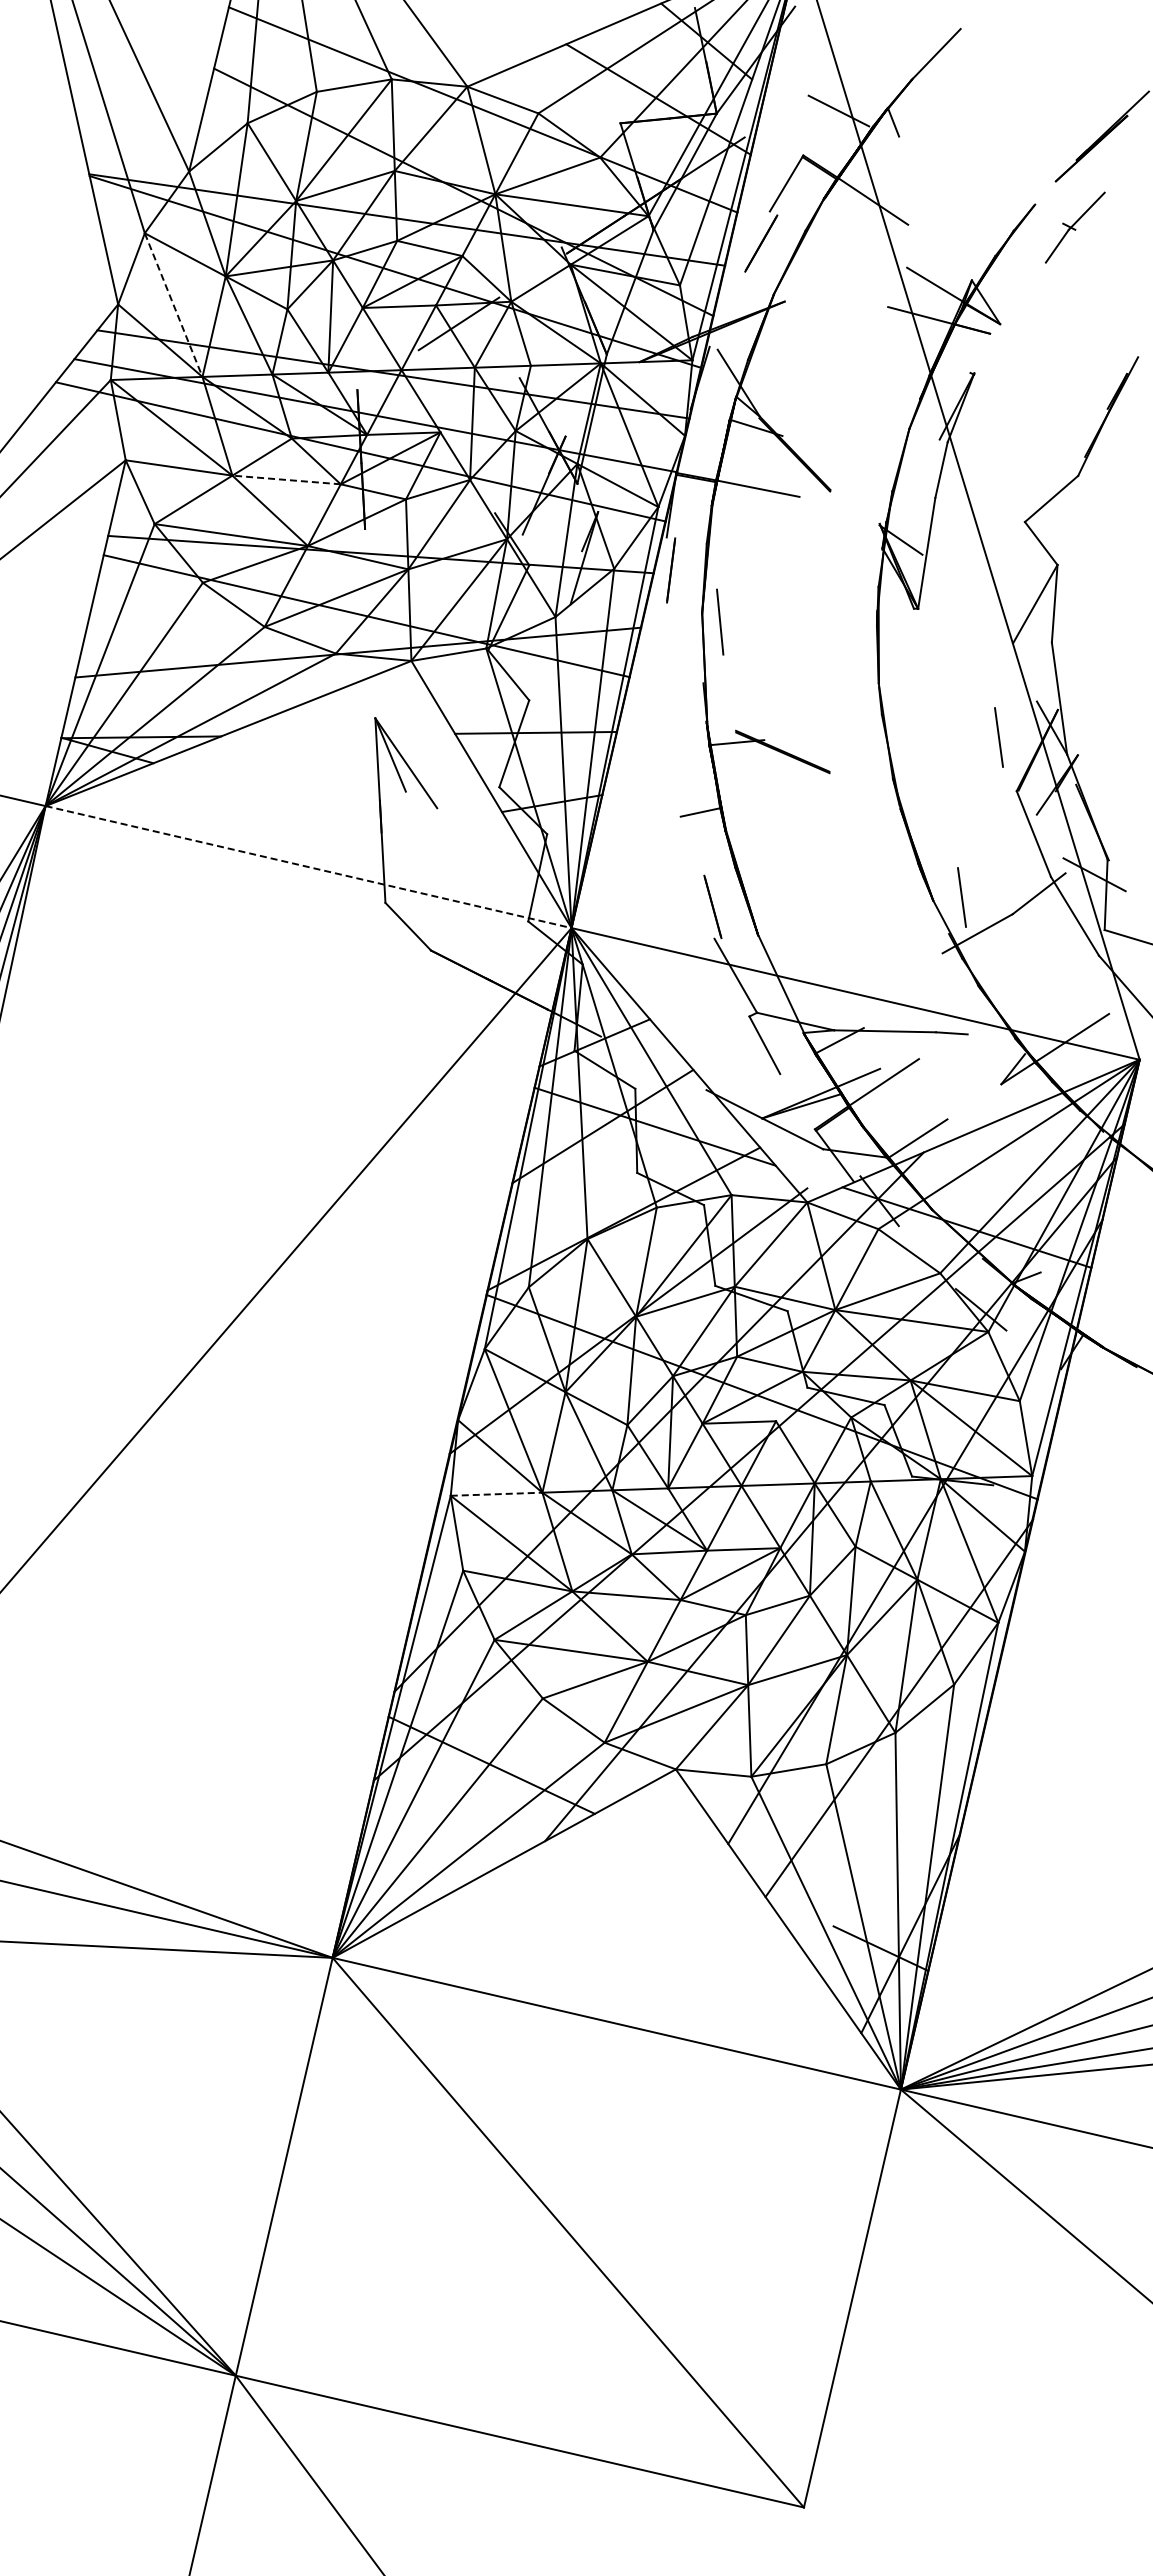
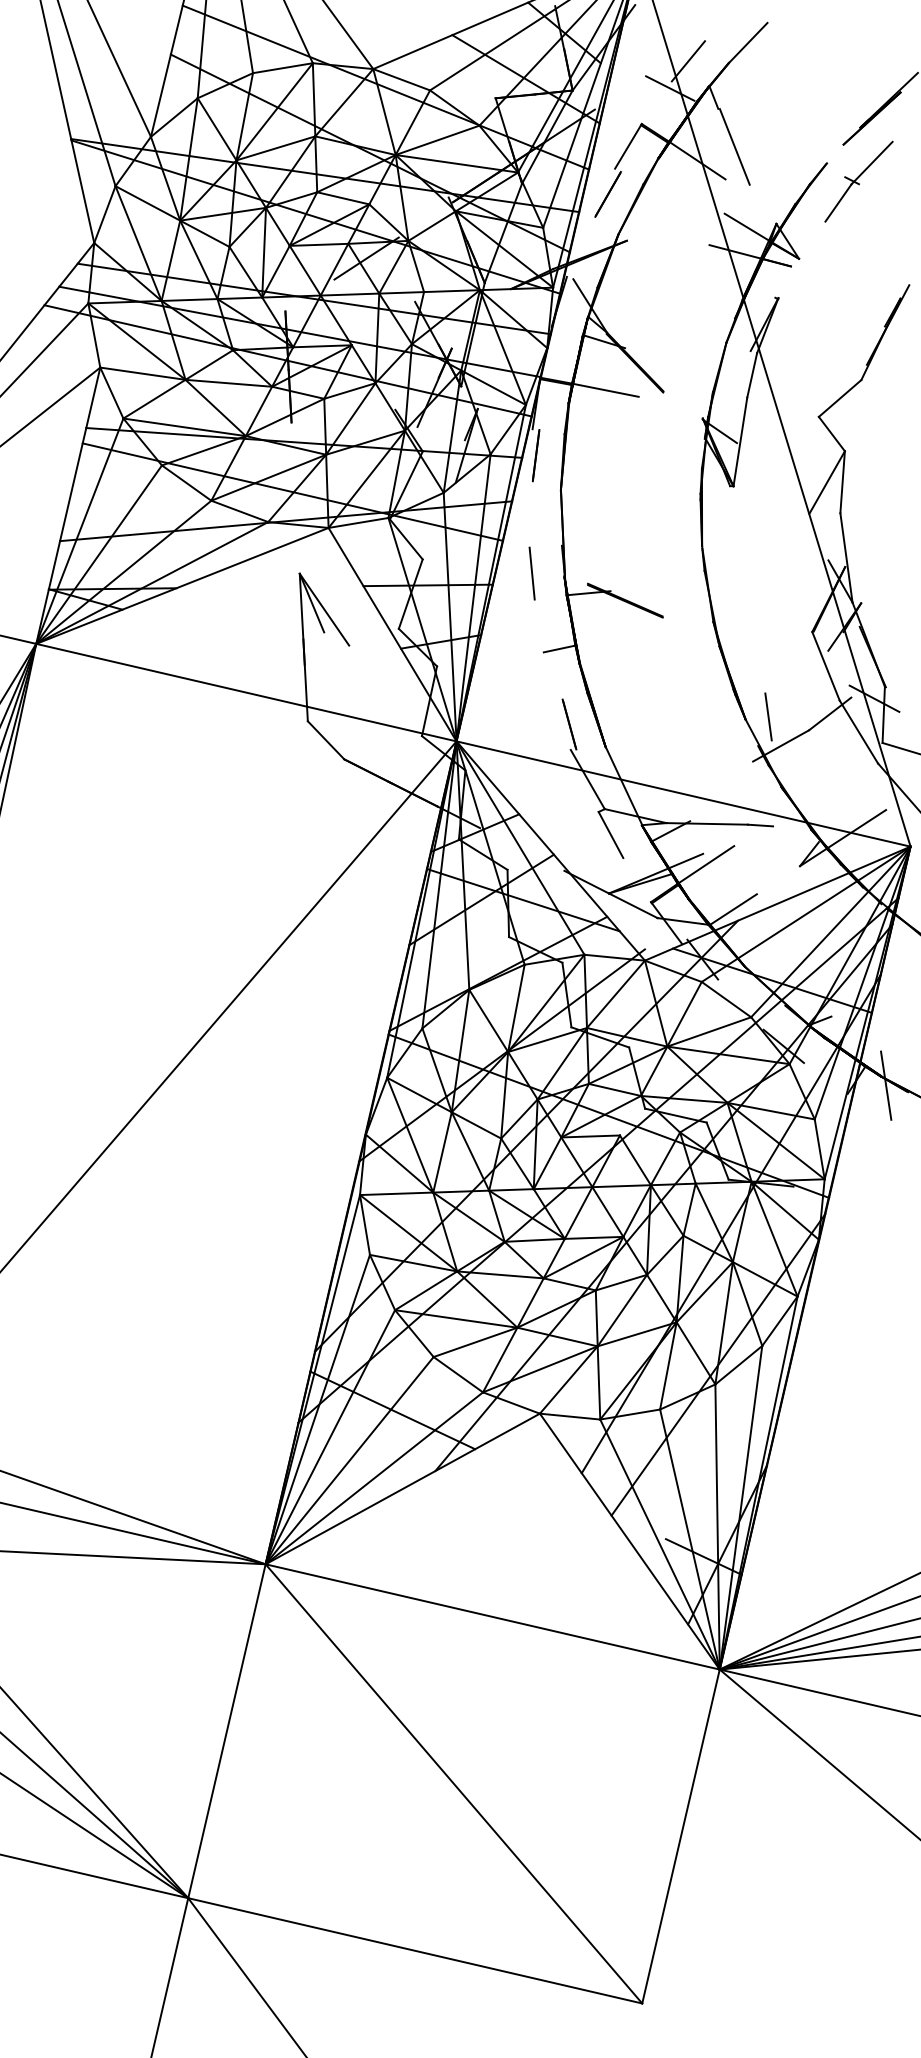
line: (861, 76) -> (688, 60), added
line: (919, 183) -> (734, 146), added
part: (1075, 227) -> (859, 181), size x1.43
line: (173, 305) -> (138, 243), dashed -> solid
line: (286, 479) -> (228, 382), dashed -> solid
line: (720, 621) -> (532, 573), moved
line: (998, 737) -> (797, 589), removed
line: (308, 867) -> (246, 692), dashed -> solid
line: (1108, 1358) -> (885, 1085), added
line: (496, 1494) -> (396, 1194), dashed -> solid

